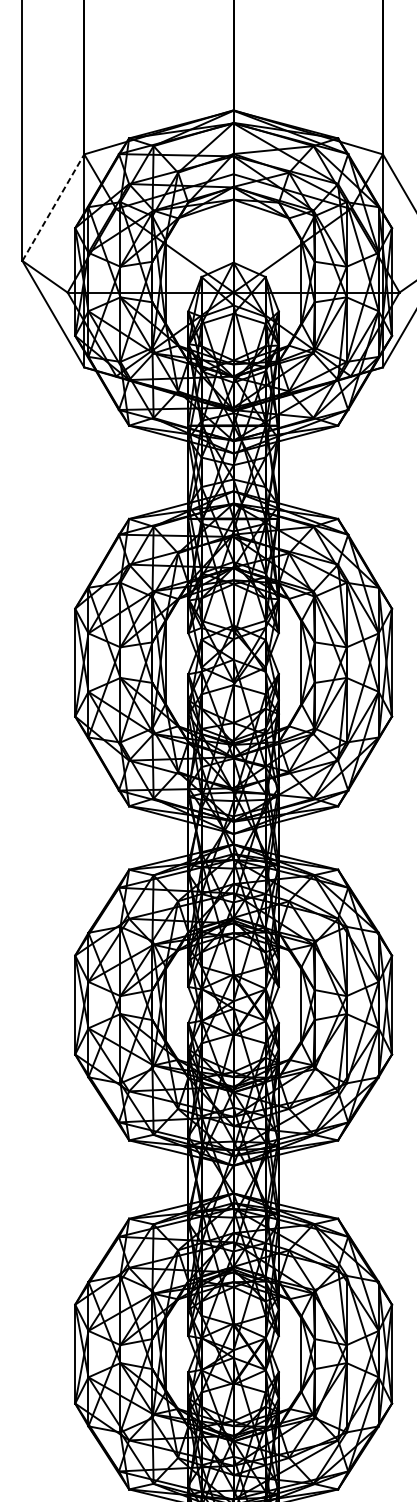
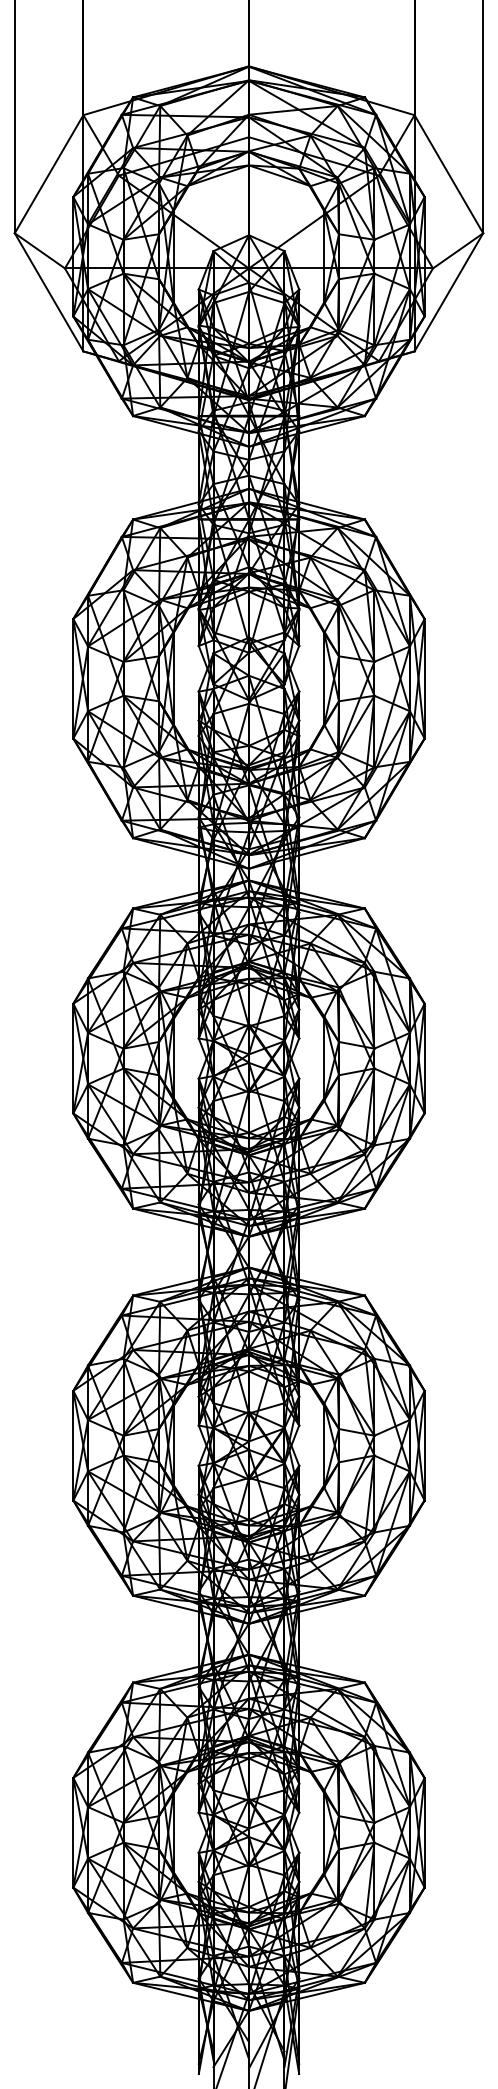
line: (53, 206) -> (49, 173), dashed -> solid

